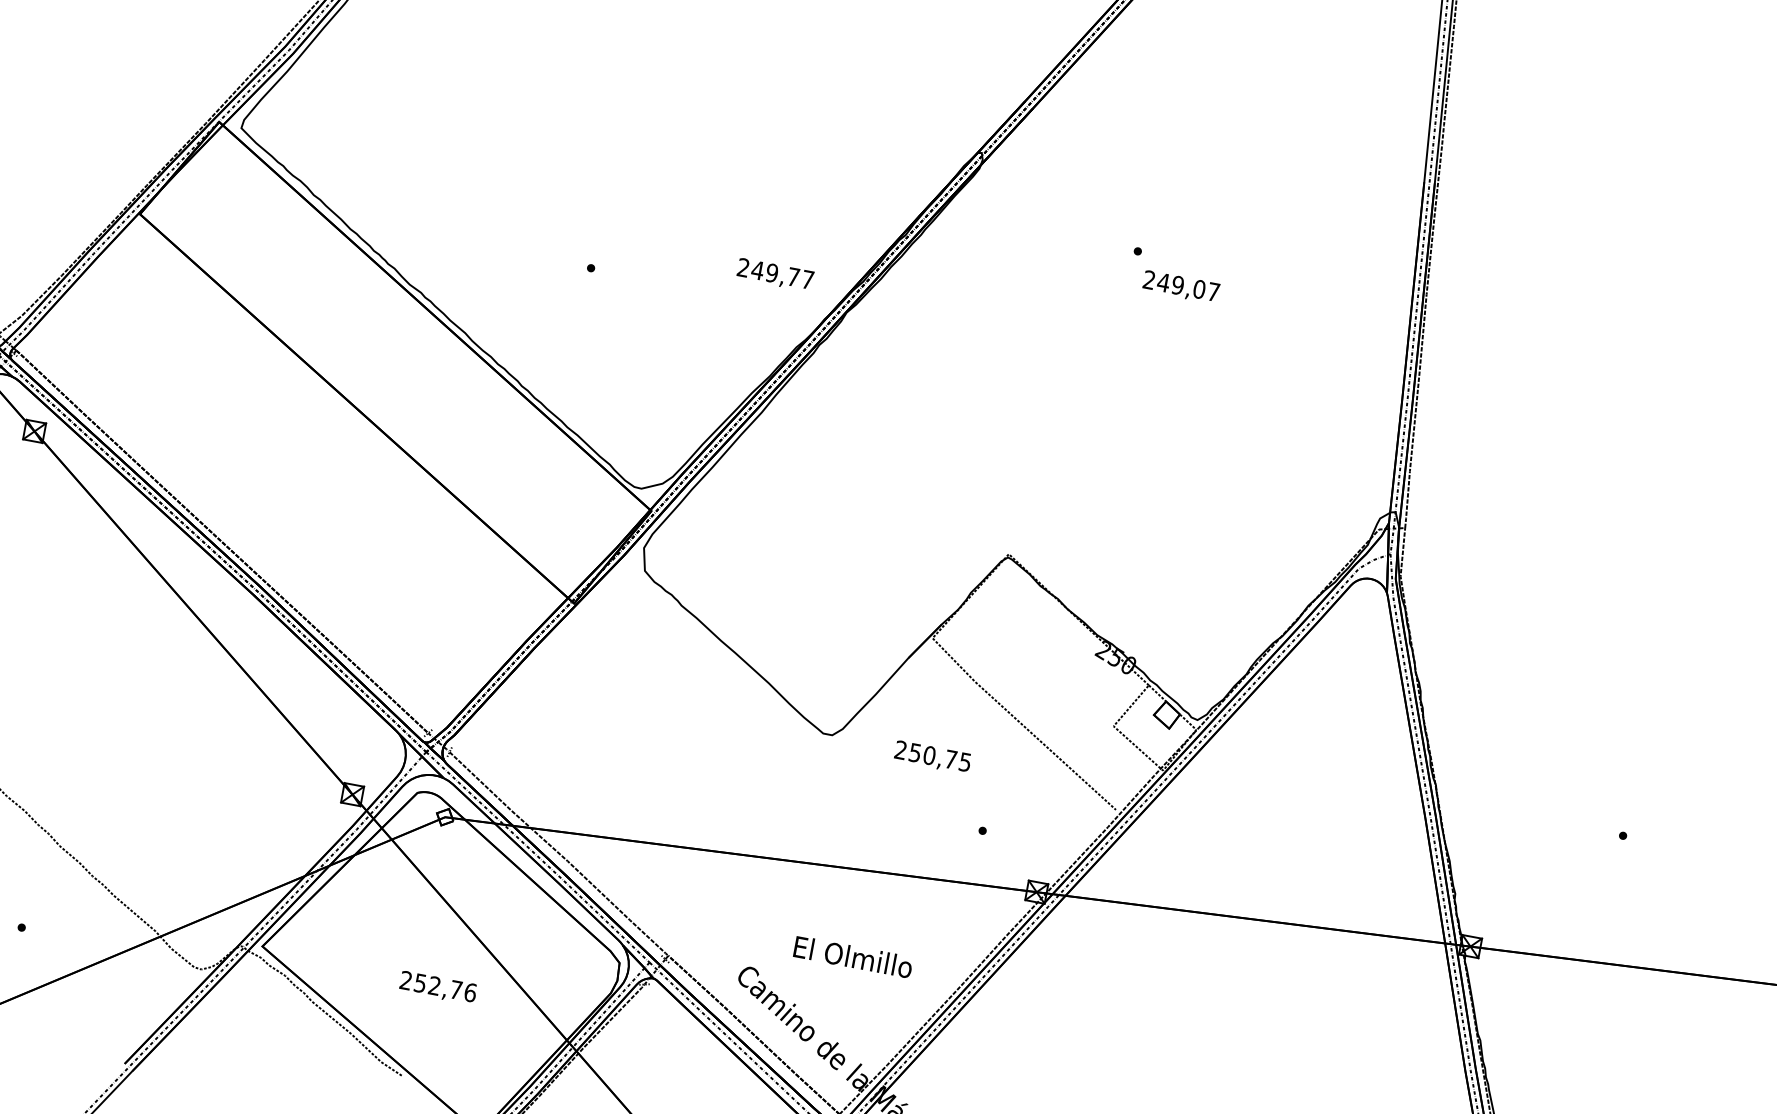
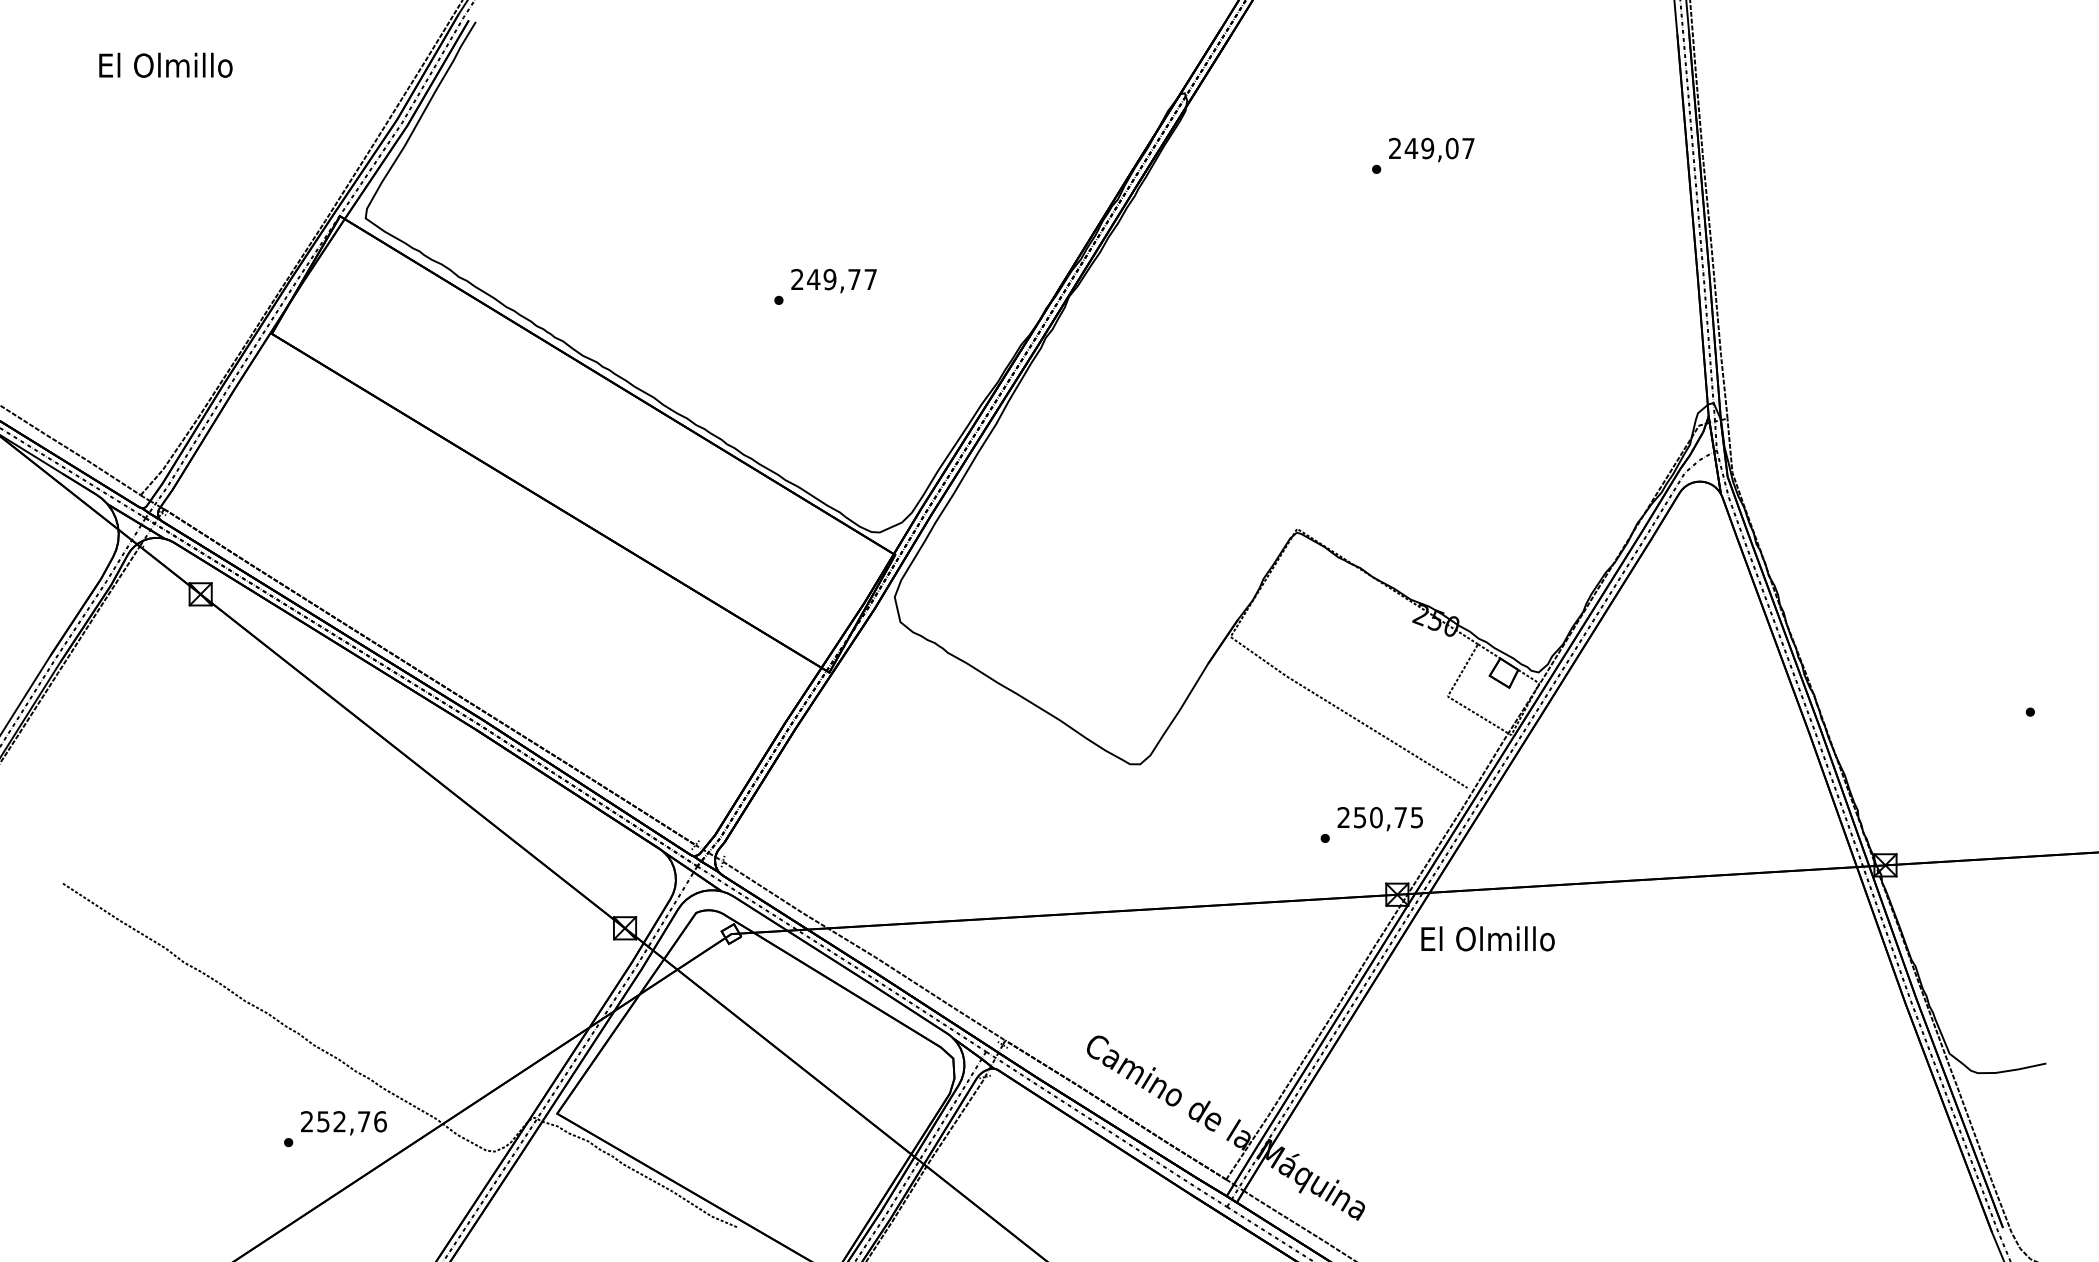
text: (774, 275) -> (833, 281), moved
text: (1181, 286) -> (1431, 149), moved
text: (931, 757) -> (1379, 819), moved
text: (852, 956) -> (1487, 938), moved
text: (437, 988) -> (343, 1123), moved

